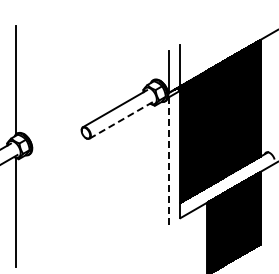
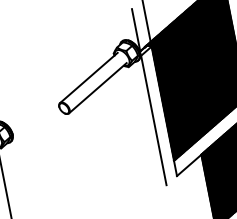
line: (121, 120) -> (97, 88), dashed -> solid
line: (168, 161) -> (153, 120), dashed -> solid

